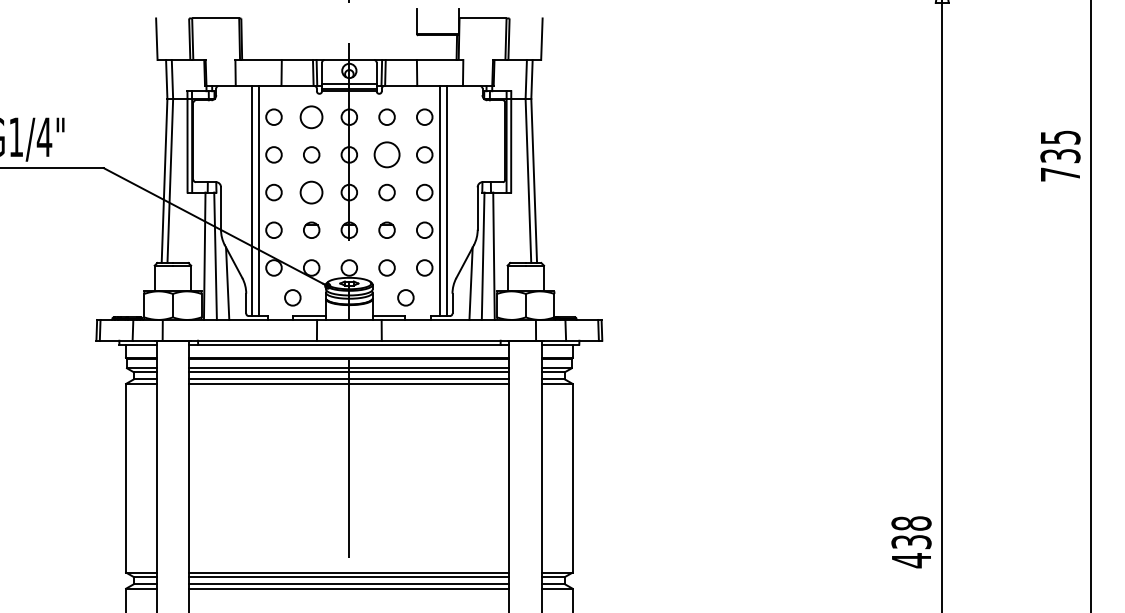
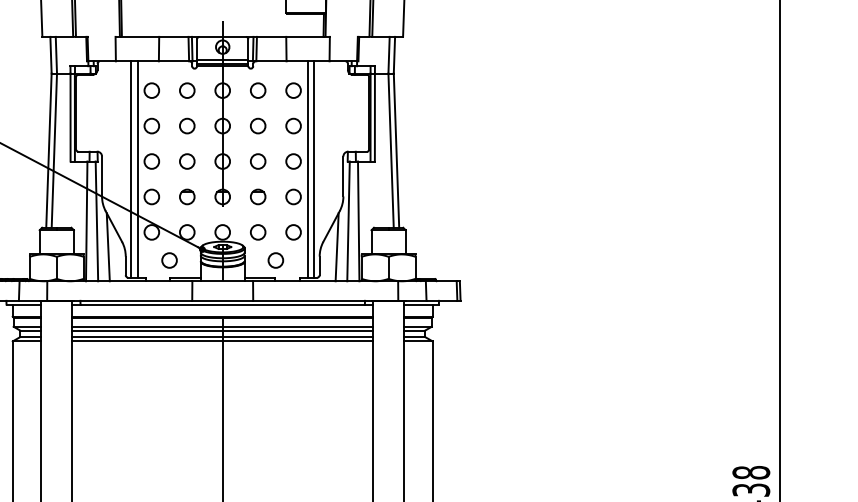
circle: (311, 116) -> (187, 89), size x0.71
circle: (386, 154) -> (257, 125), size x0.62
circle: (311, 192) -> (187, 161), size x0.71

